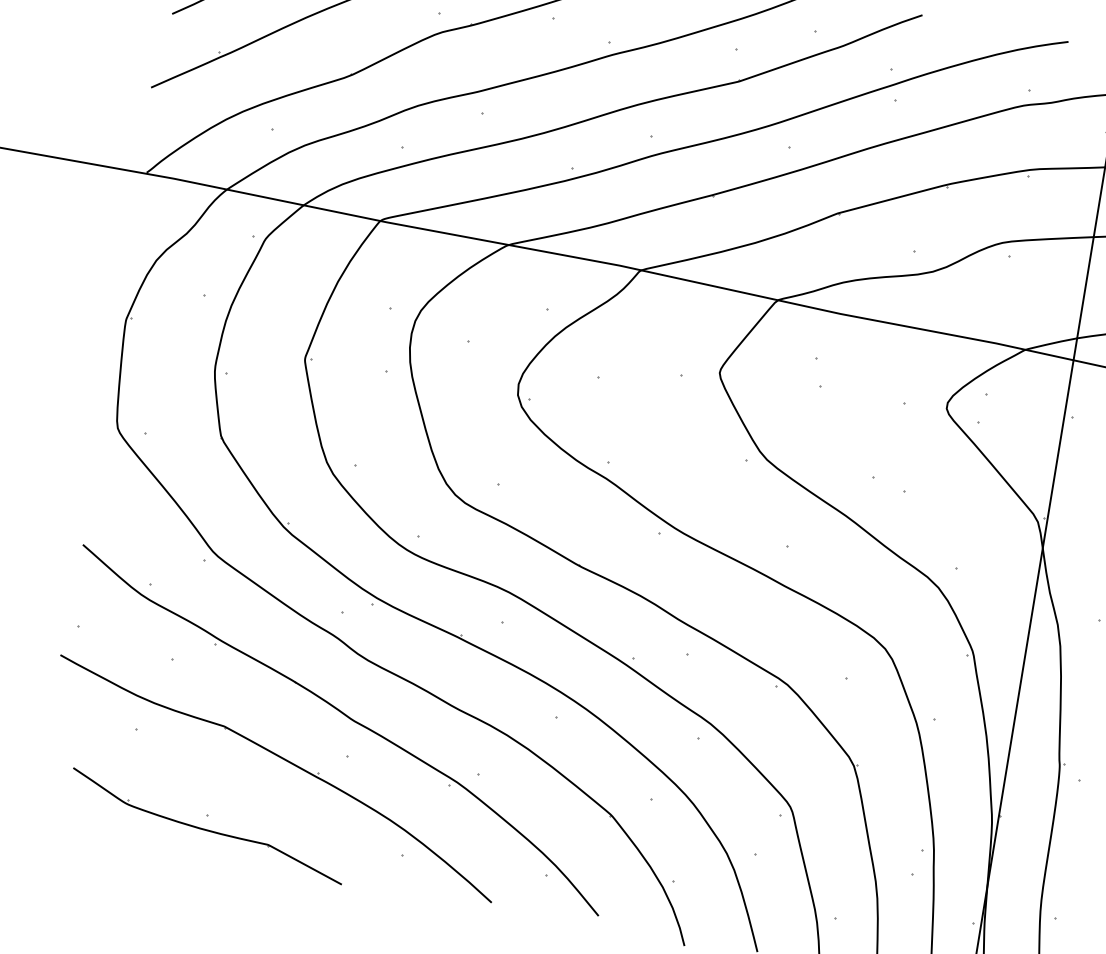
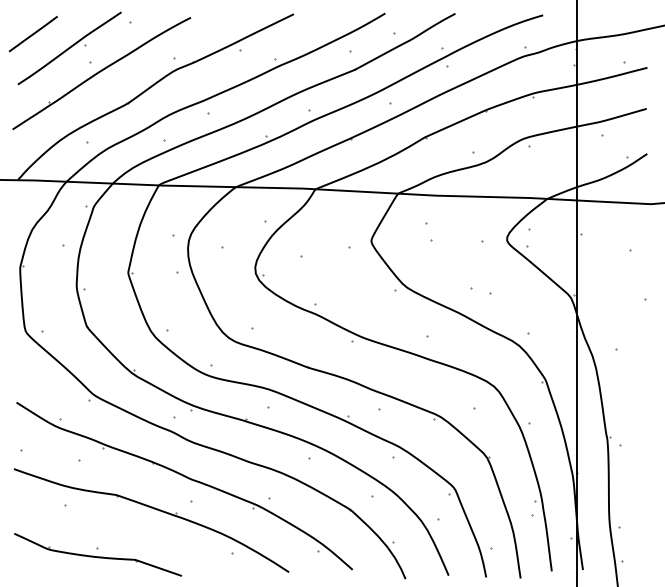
part: (208, 825) -> (98, 554), moved

